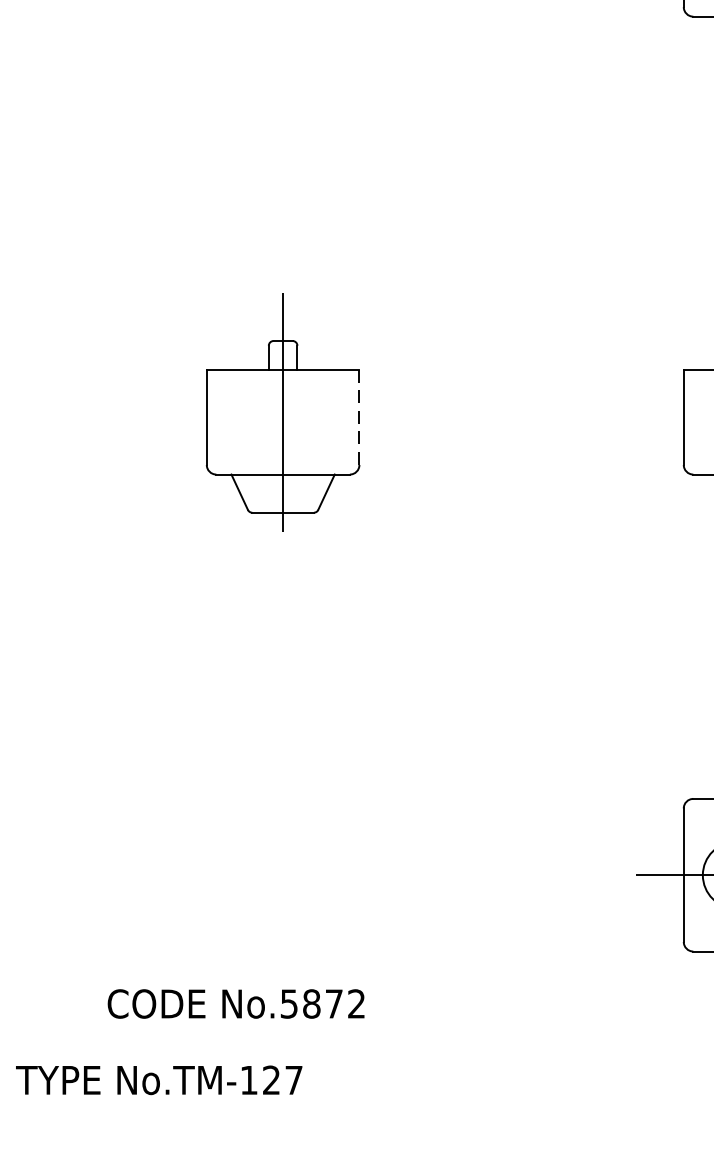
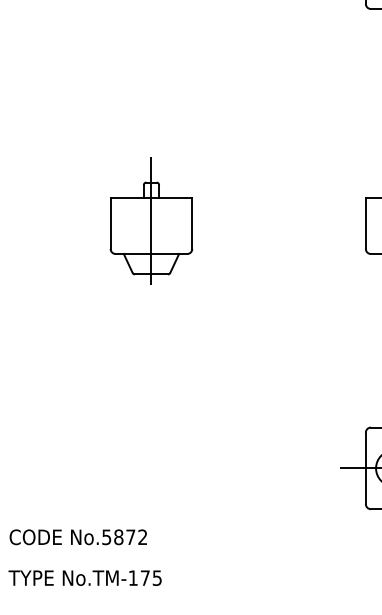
line: (359, 417) -> (192, 223), dashed -> solid
text: (234, 1004) -> (77, 537), moved
text: (281, 1079) -> (150, 577), No.TM-127 -> No.TM-175

